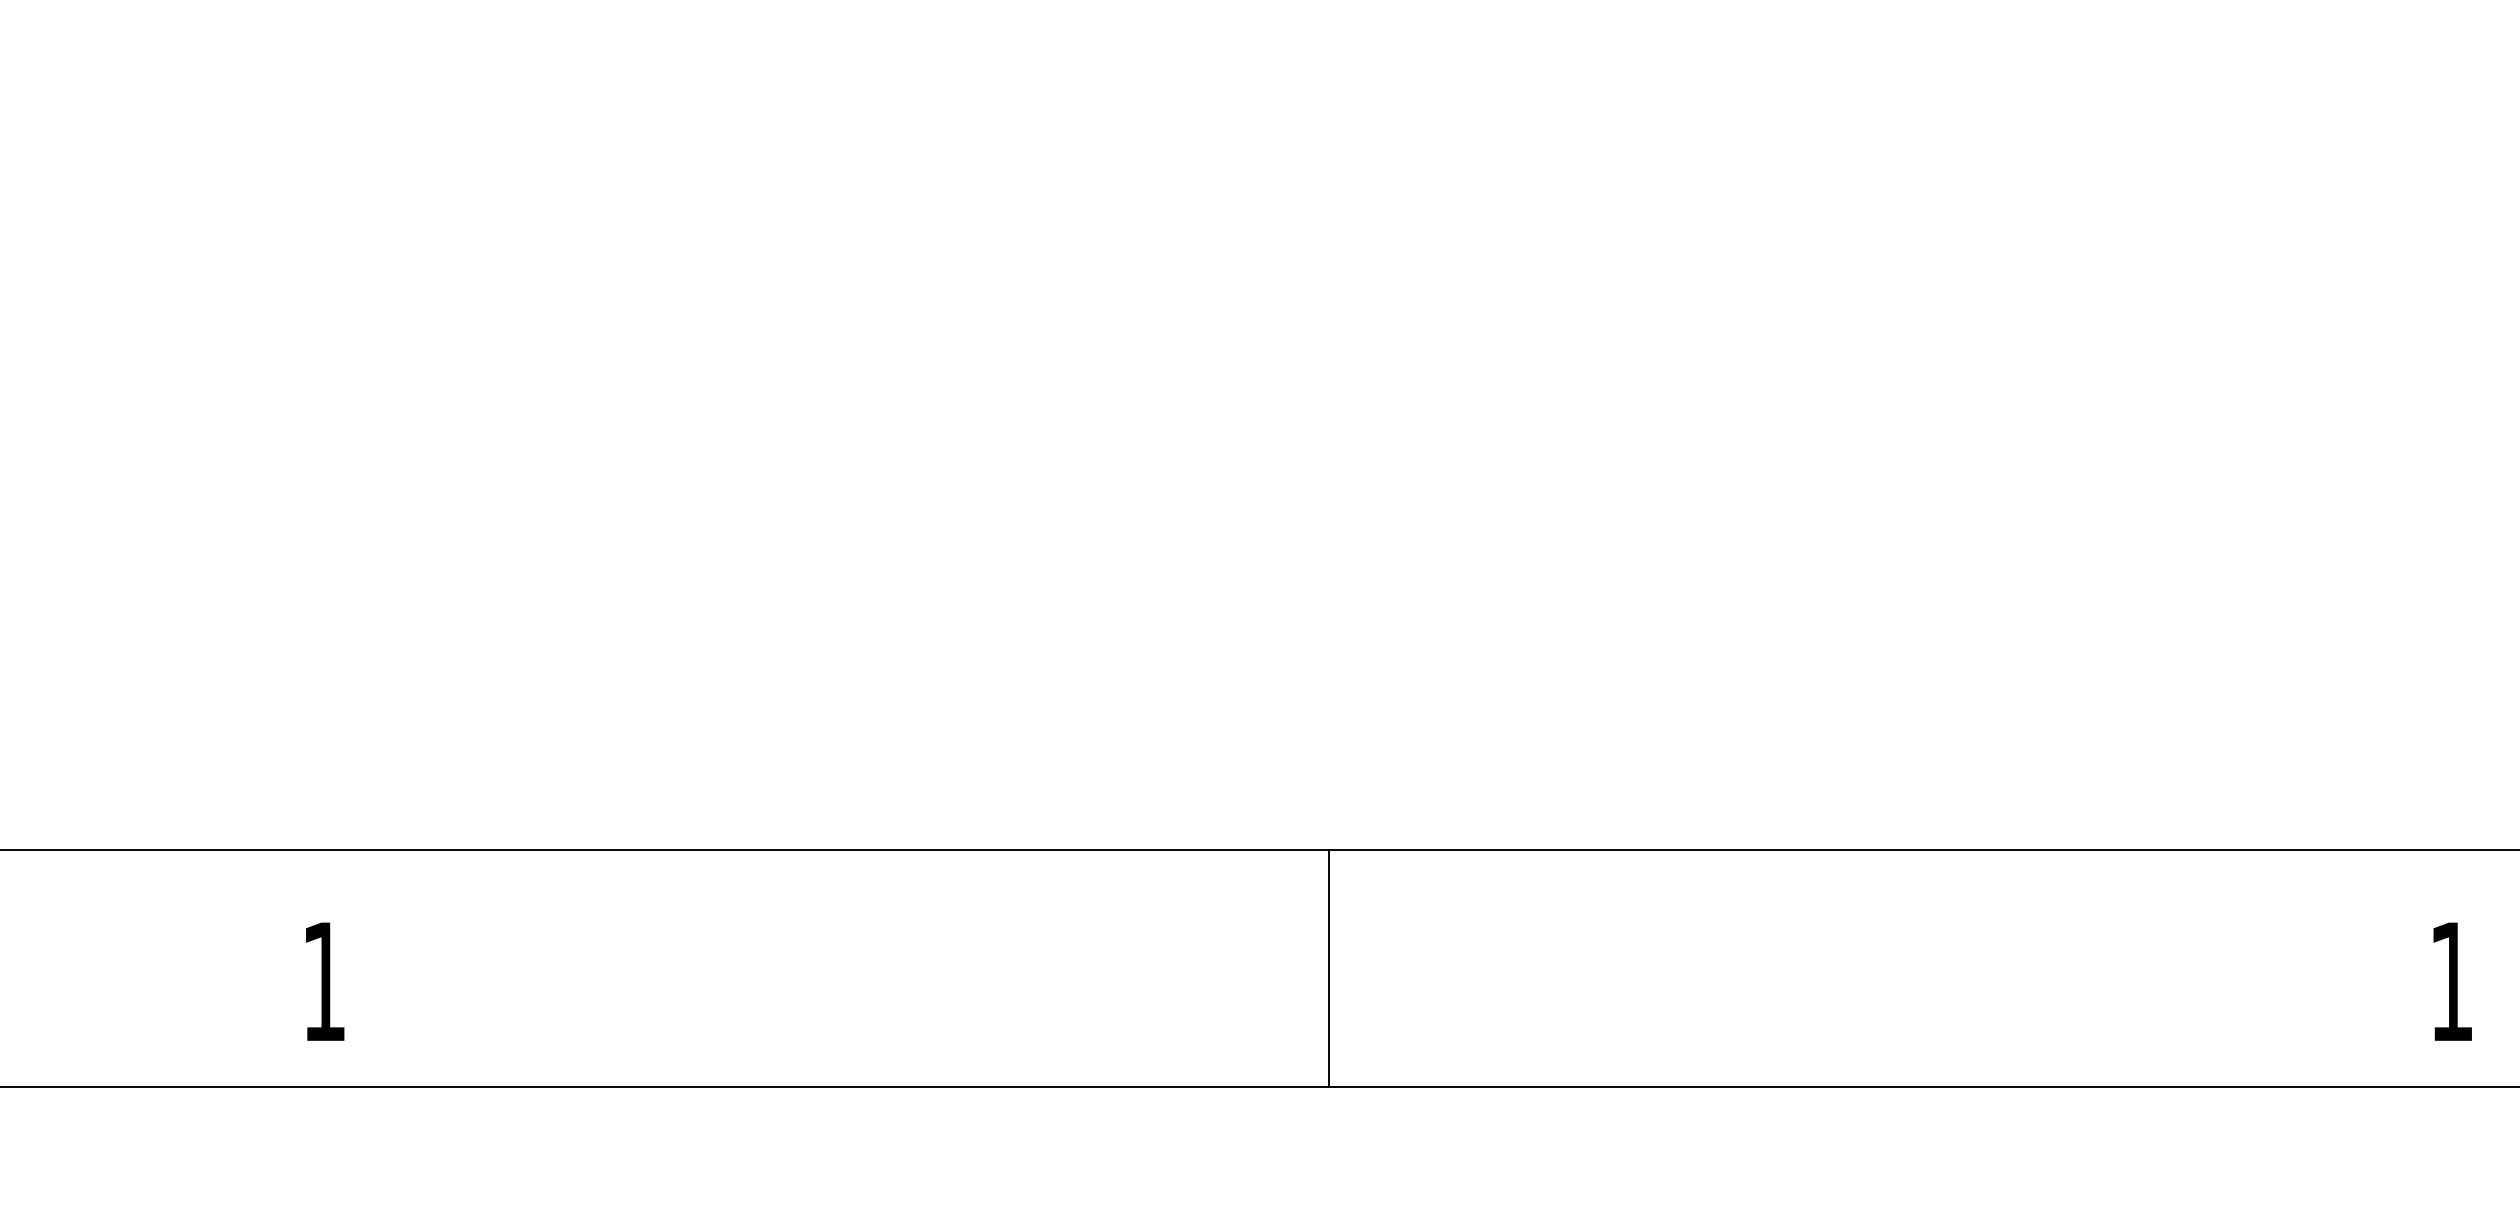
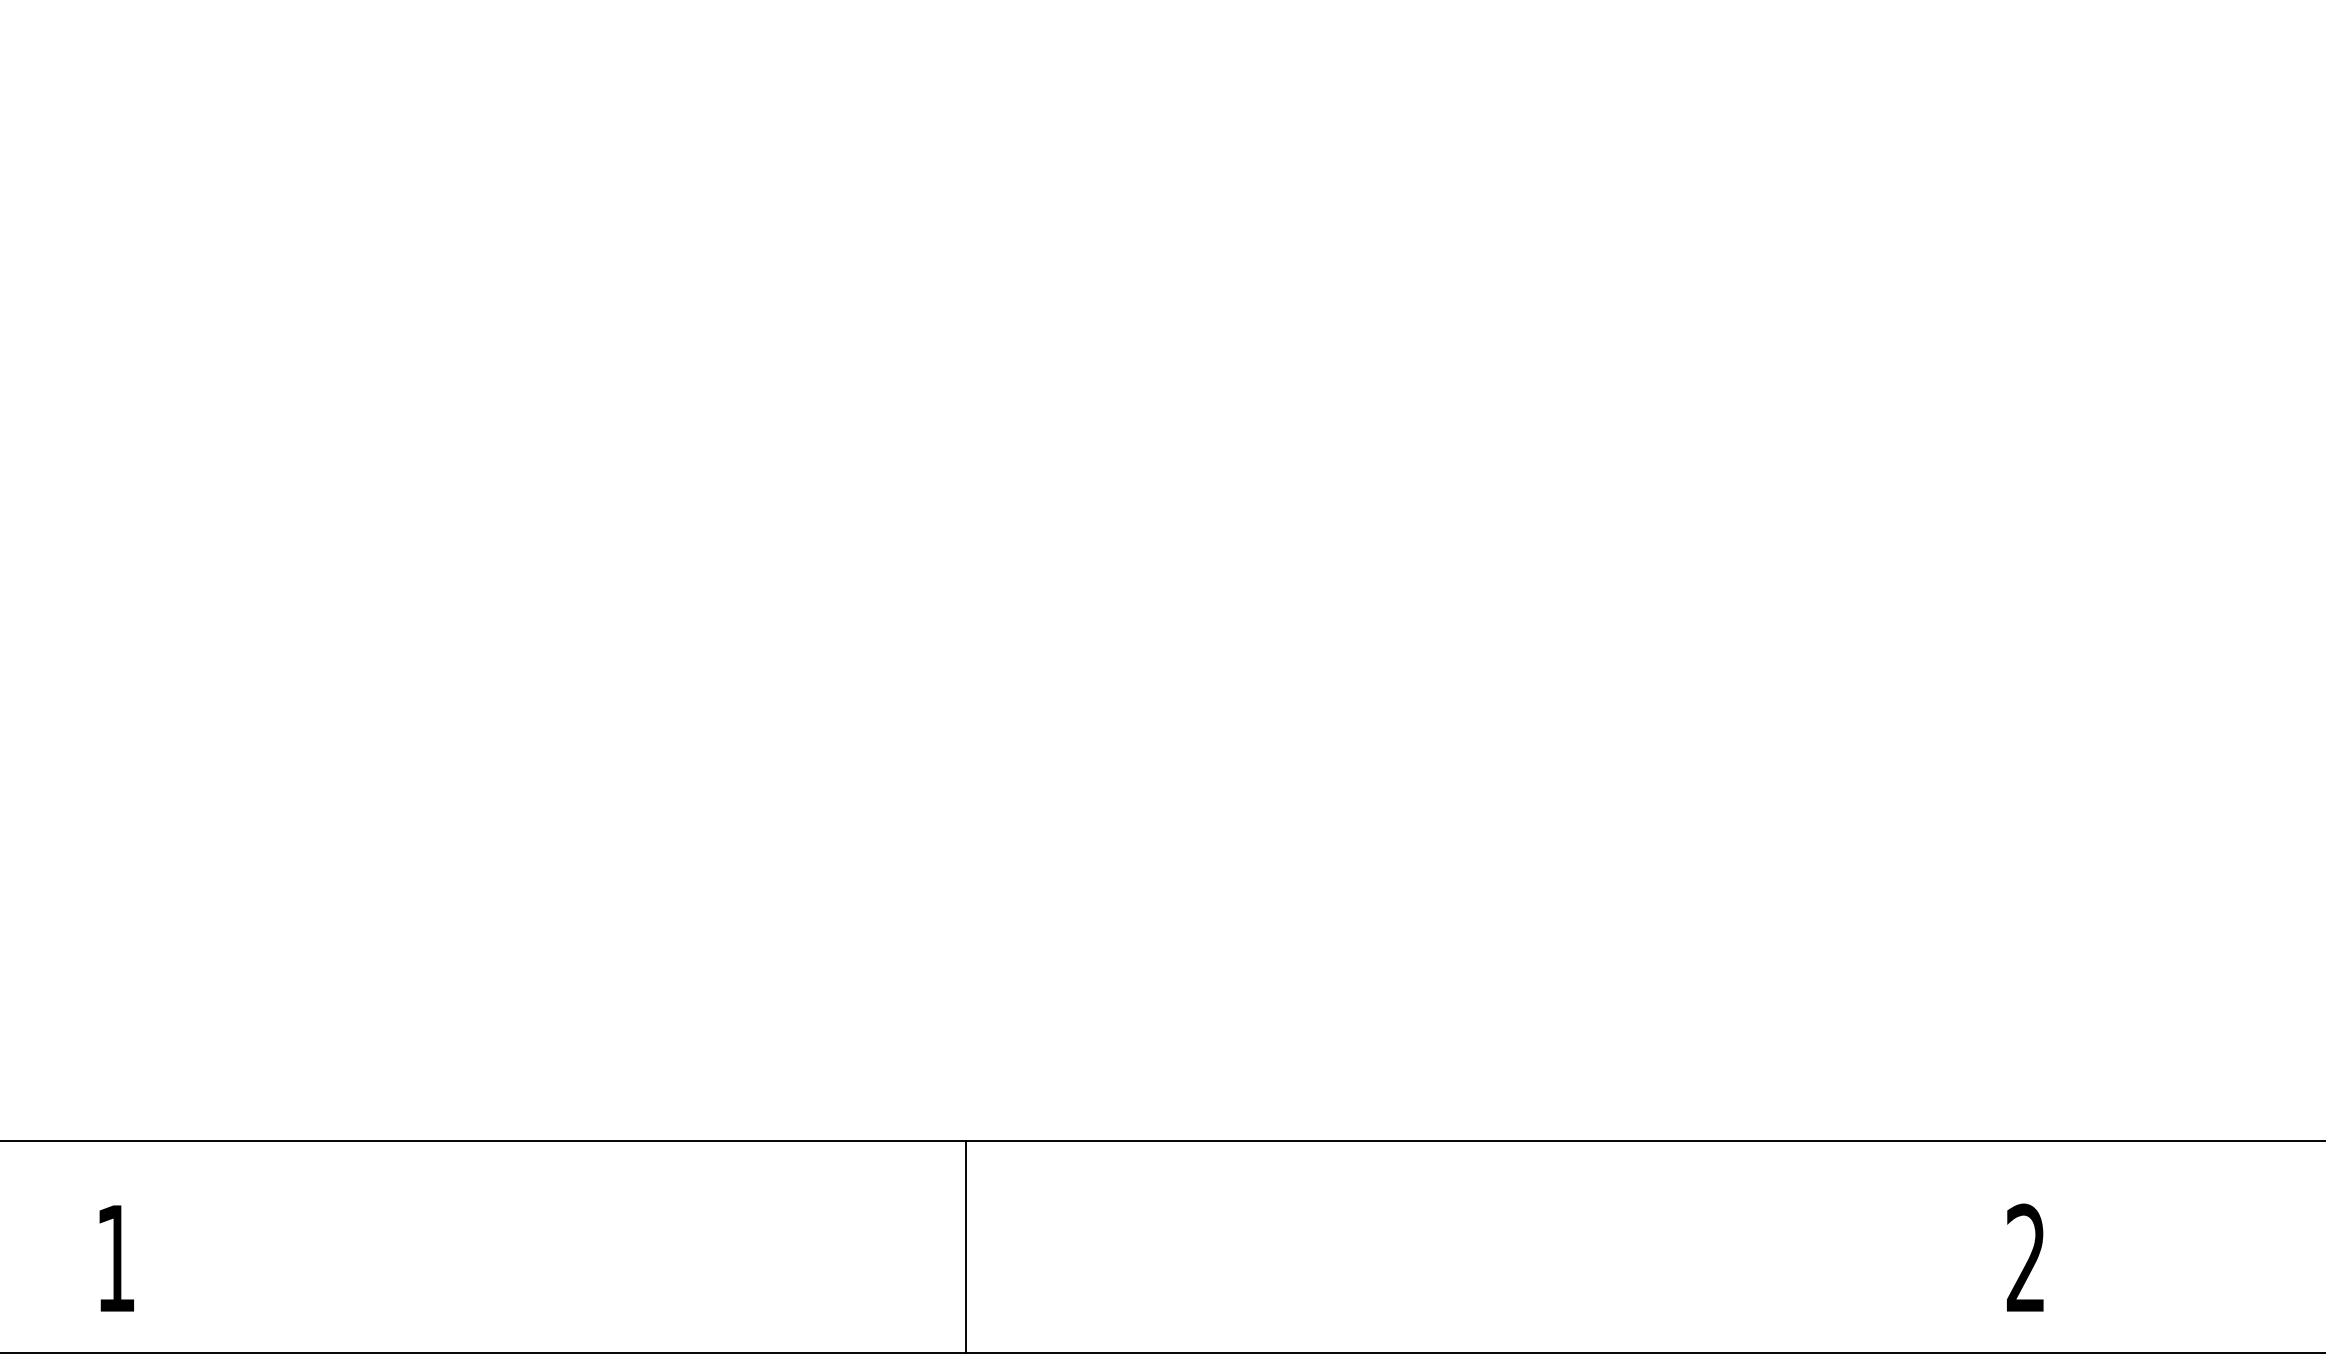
line: (1328, 968) -> (965, 1246), moved
text: (2451, 980) -> (2025, 1257), 1 -> 2

